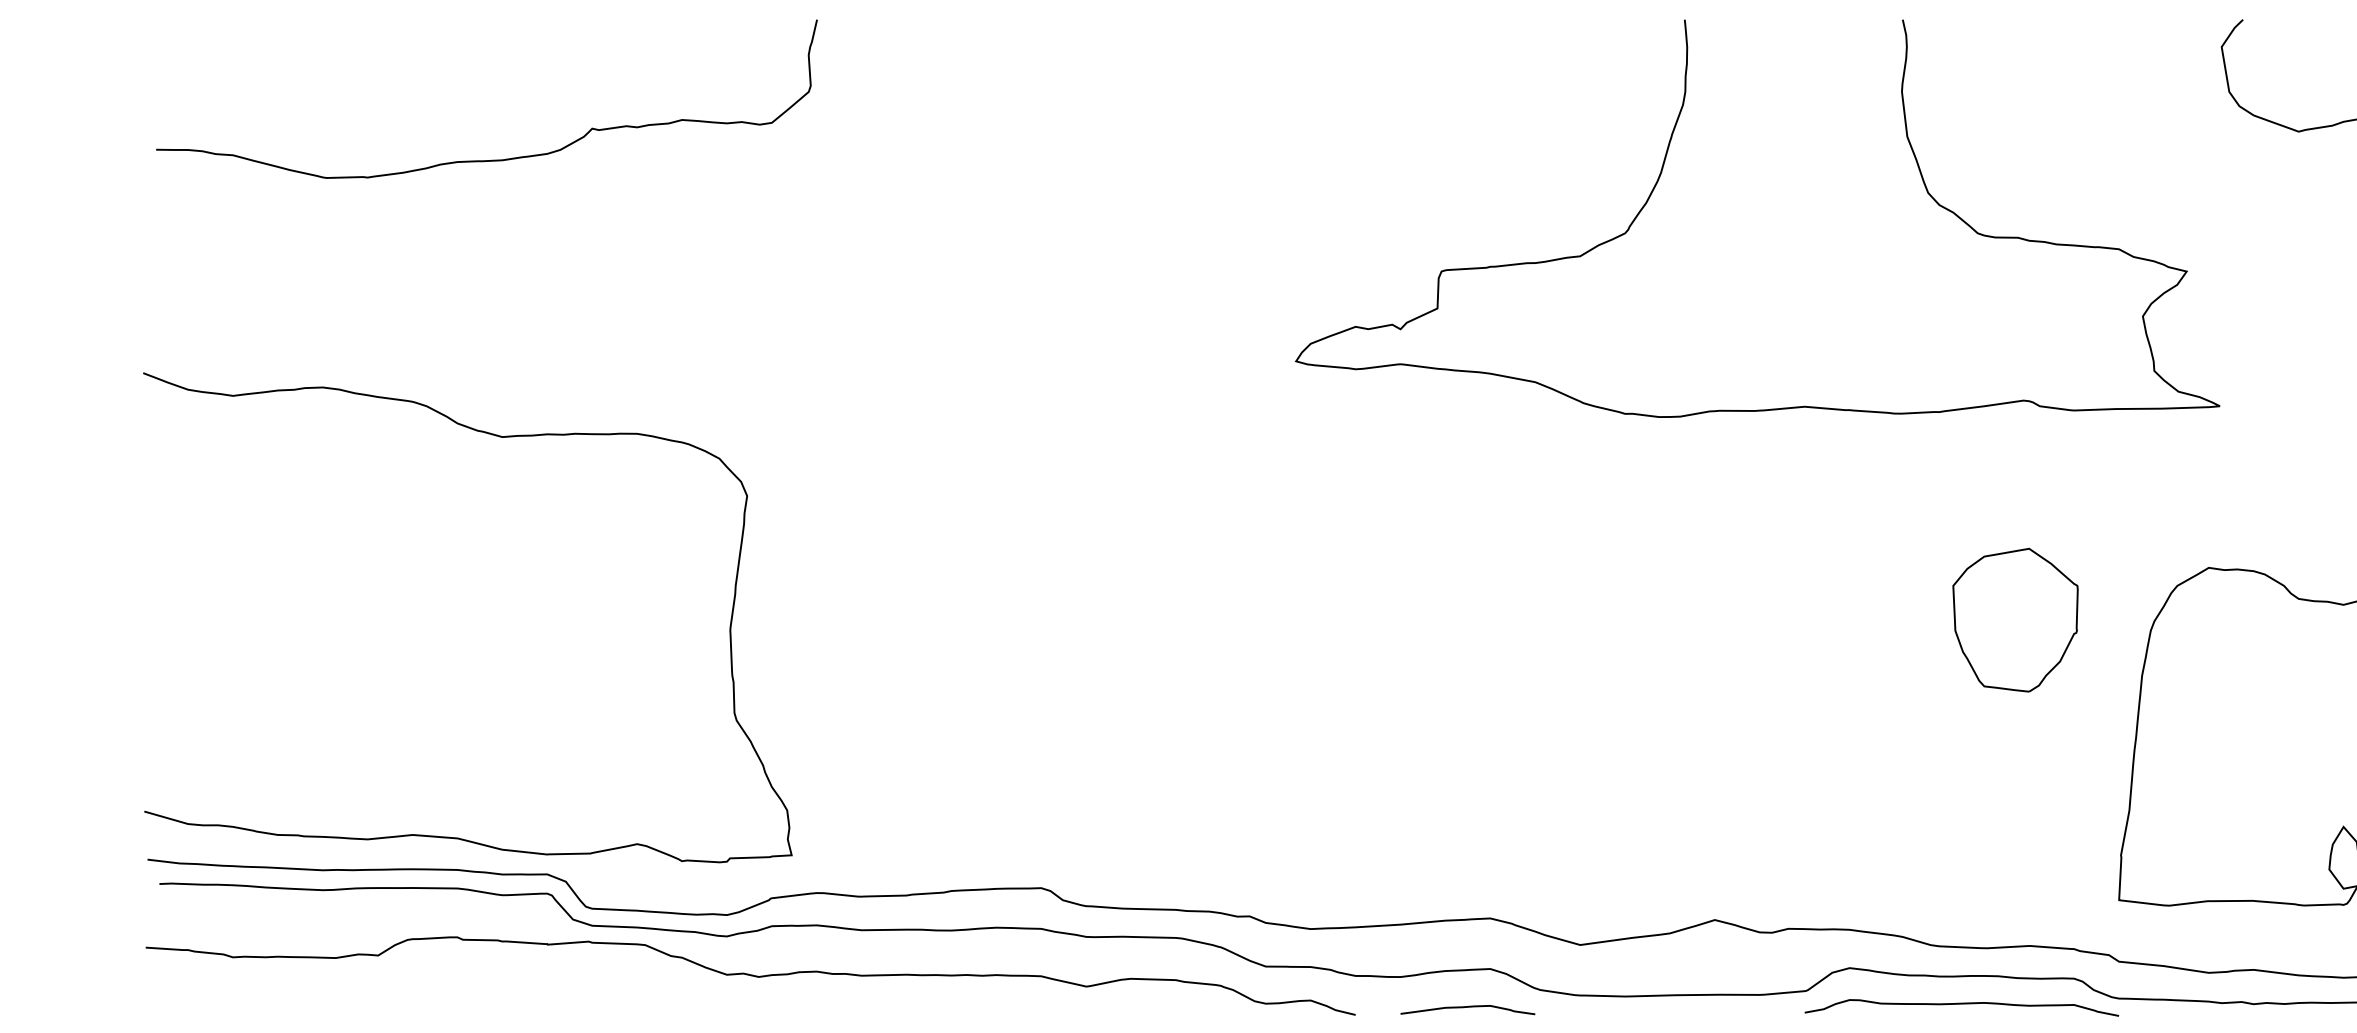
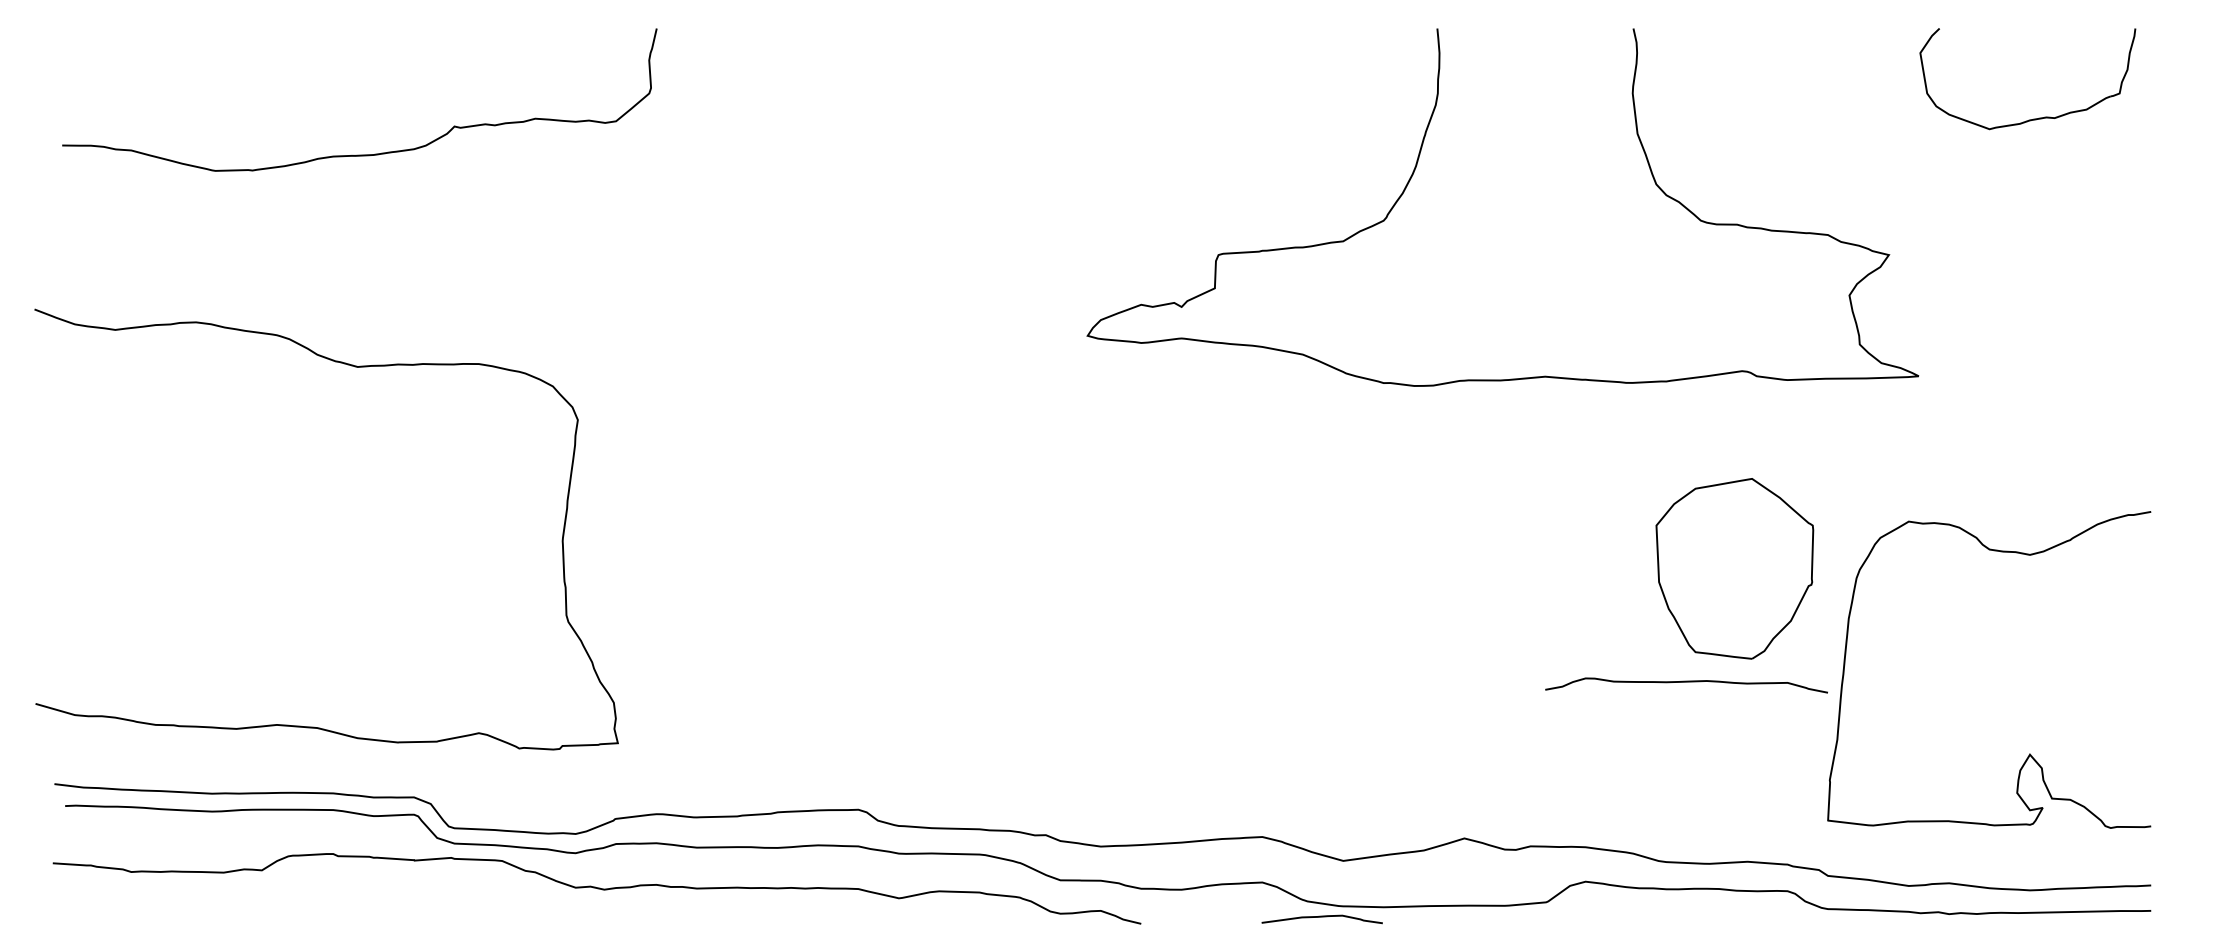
curve: (499, 437) -> (355, 367), moved
part: (2015, 619) -> (1734, 568), size x1.4
curve: (1961, 1004) -> (1686, 682), moved
curve: (1467, 1007) -> (1321, 917), moved

